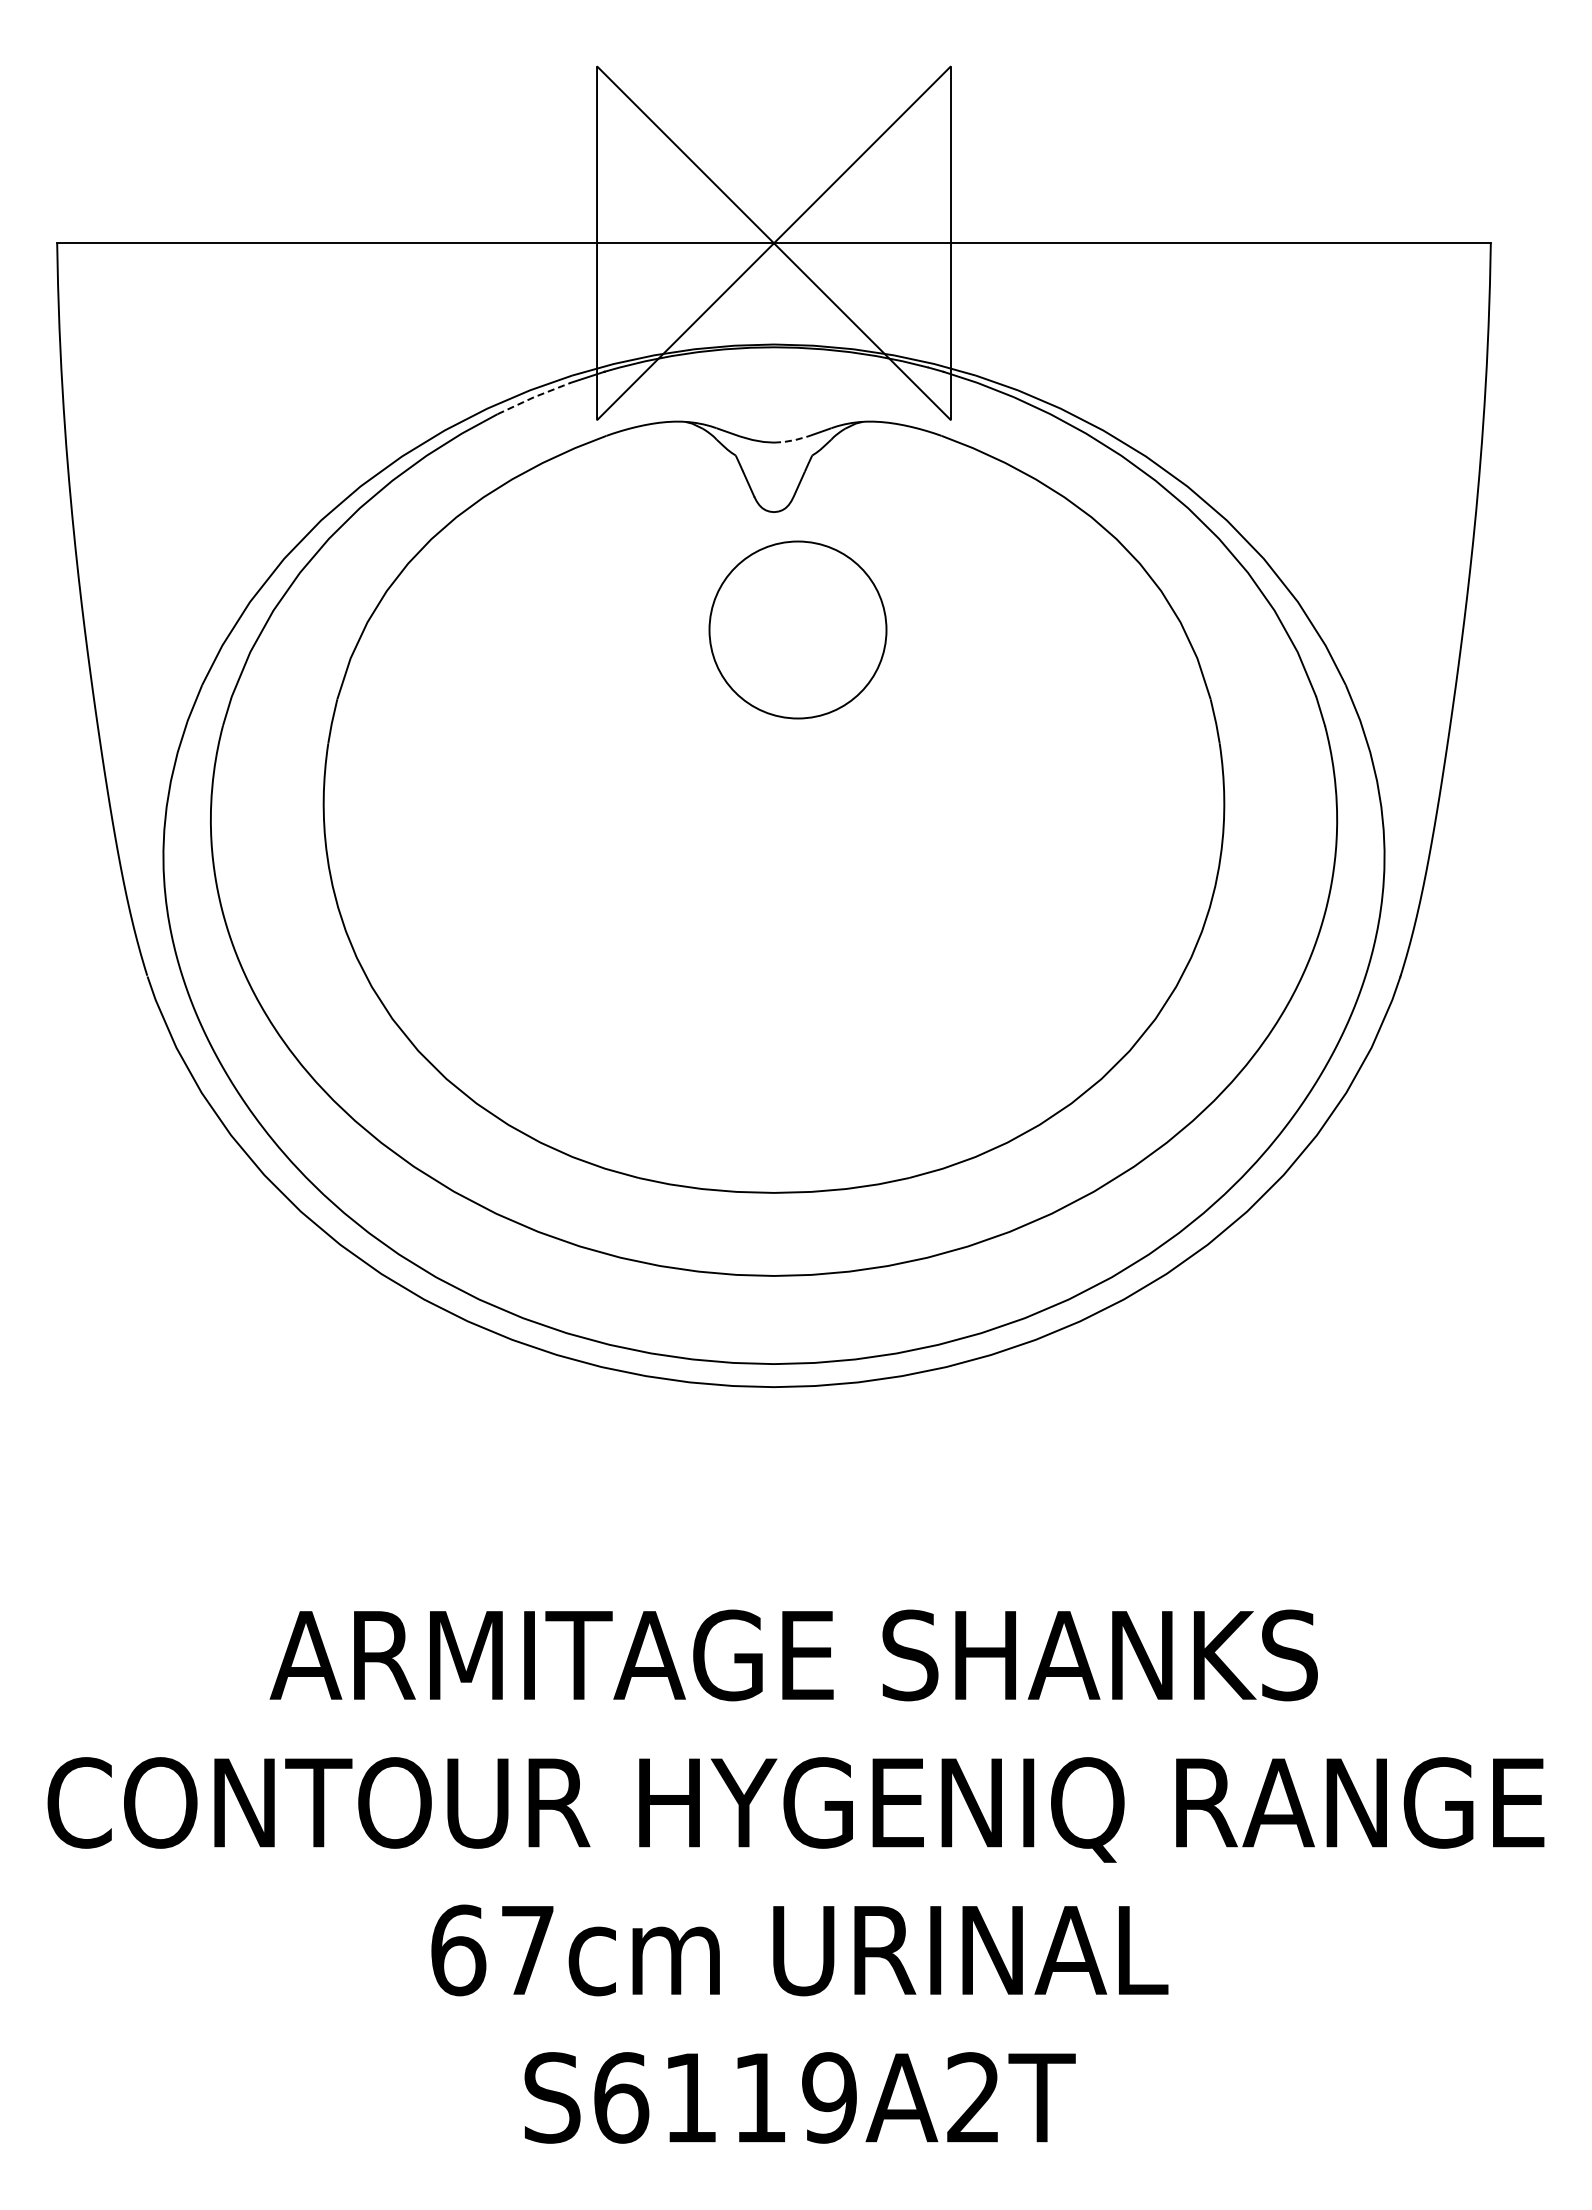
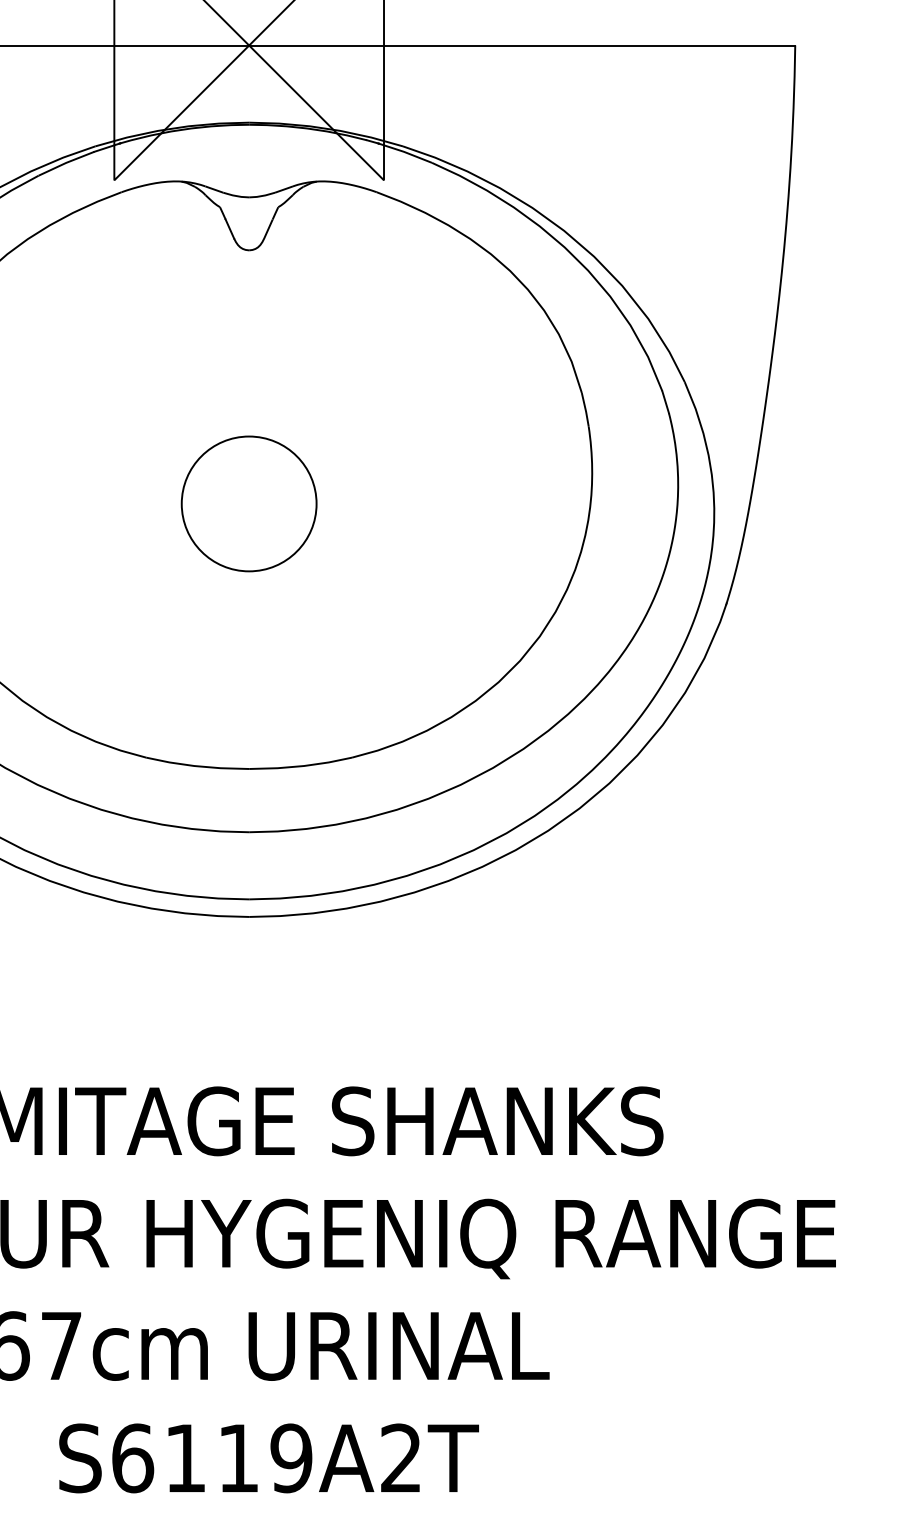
line: (533, 397) -> (65, 163), dashed -> solid
line: (790, 440) -> (261, 195), dashed -> solid
circle: (797, 629) -> (248, 503), moved

